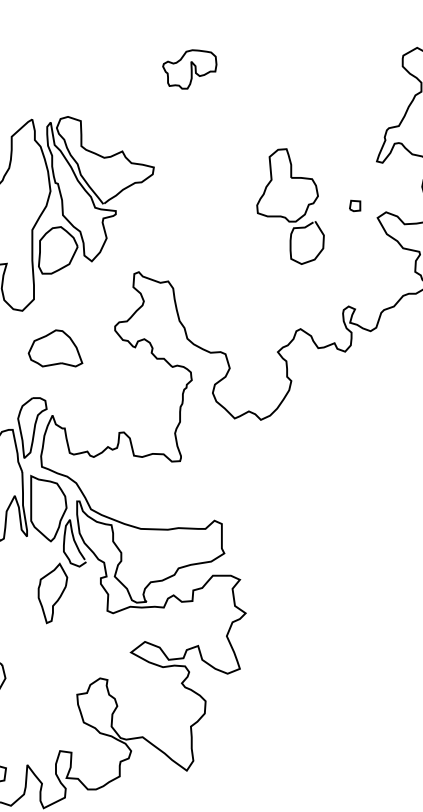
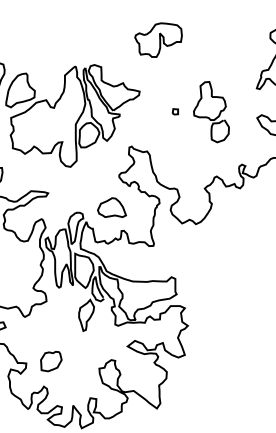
part: (189, 68) -> (158, 39), size x1.67
part: (353, 205) -> (174, 111), moved
part: (54, 348) -> (111, 207), moved

